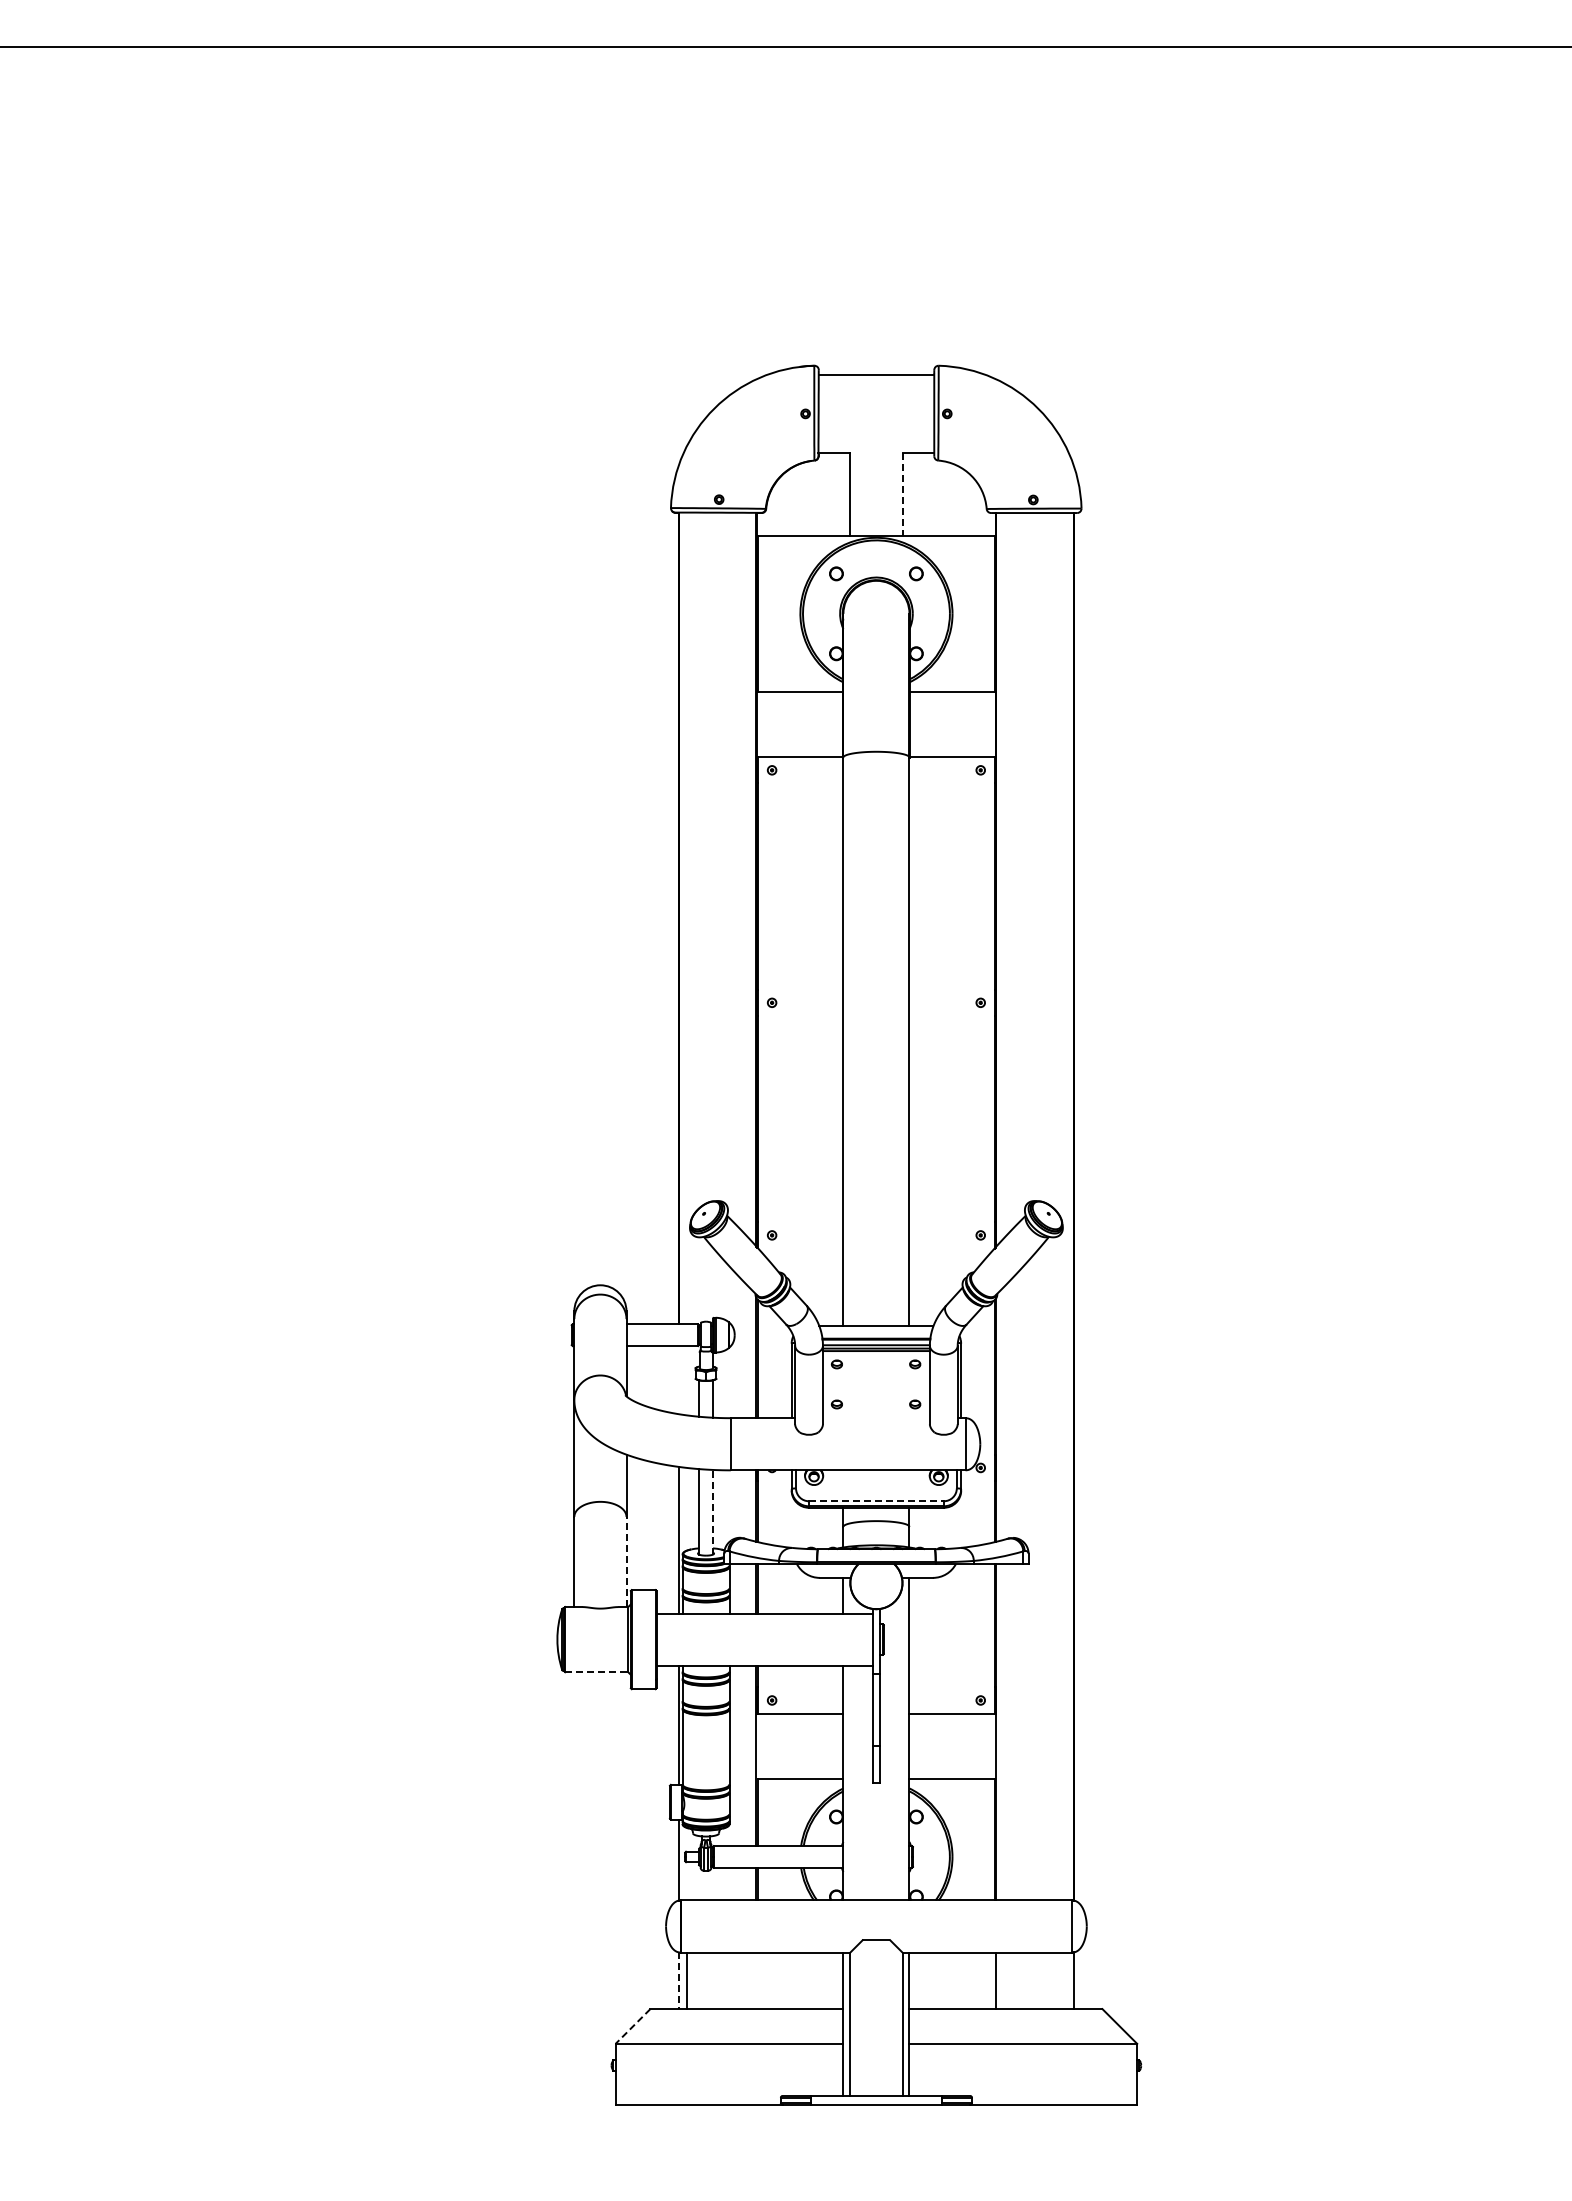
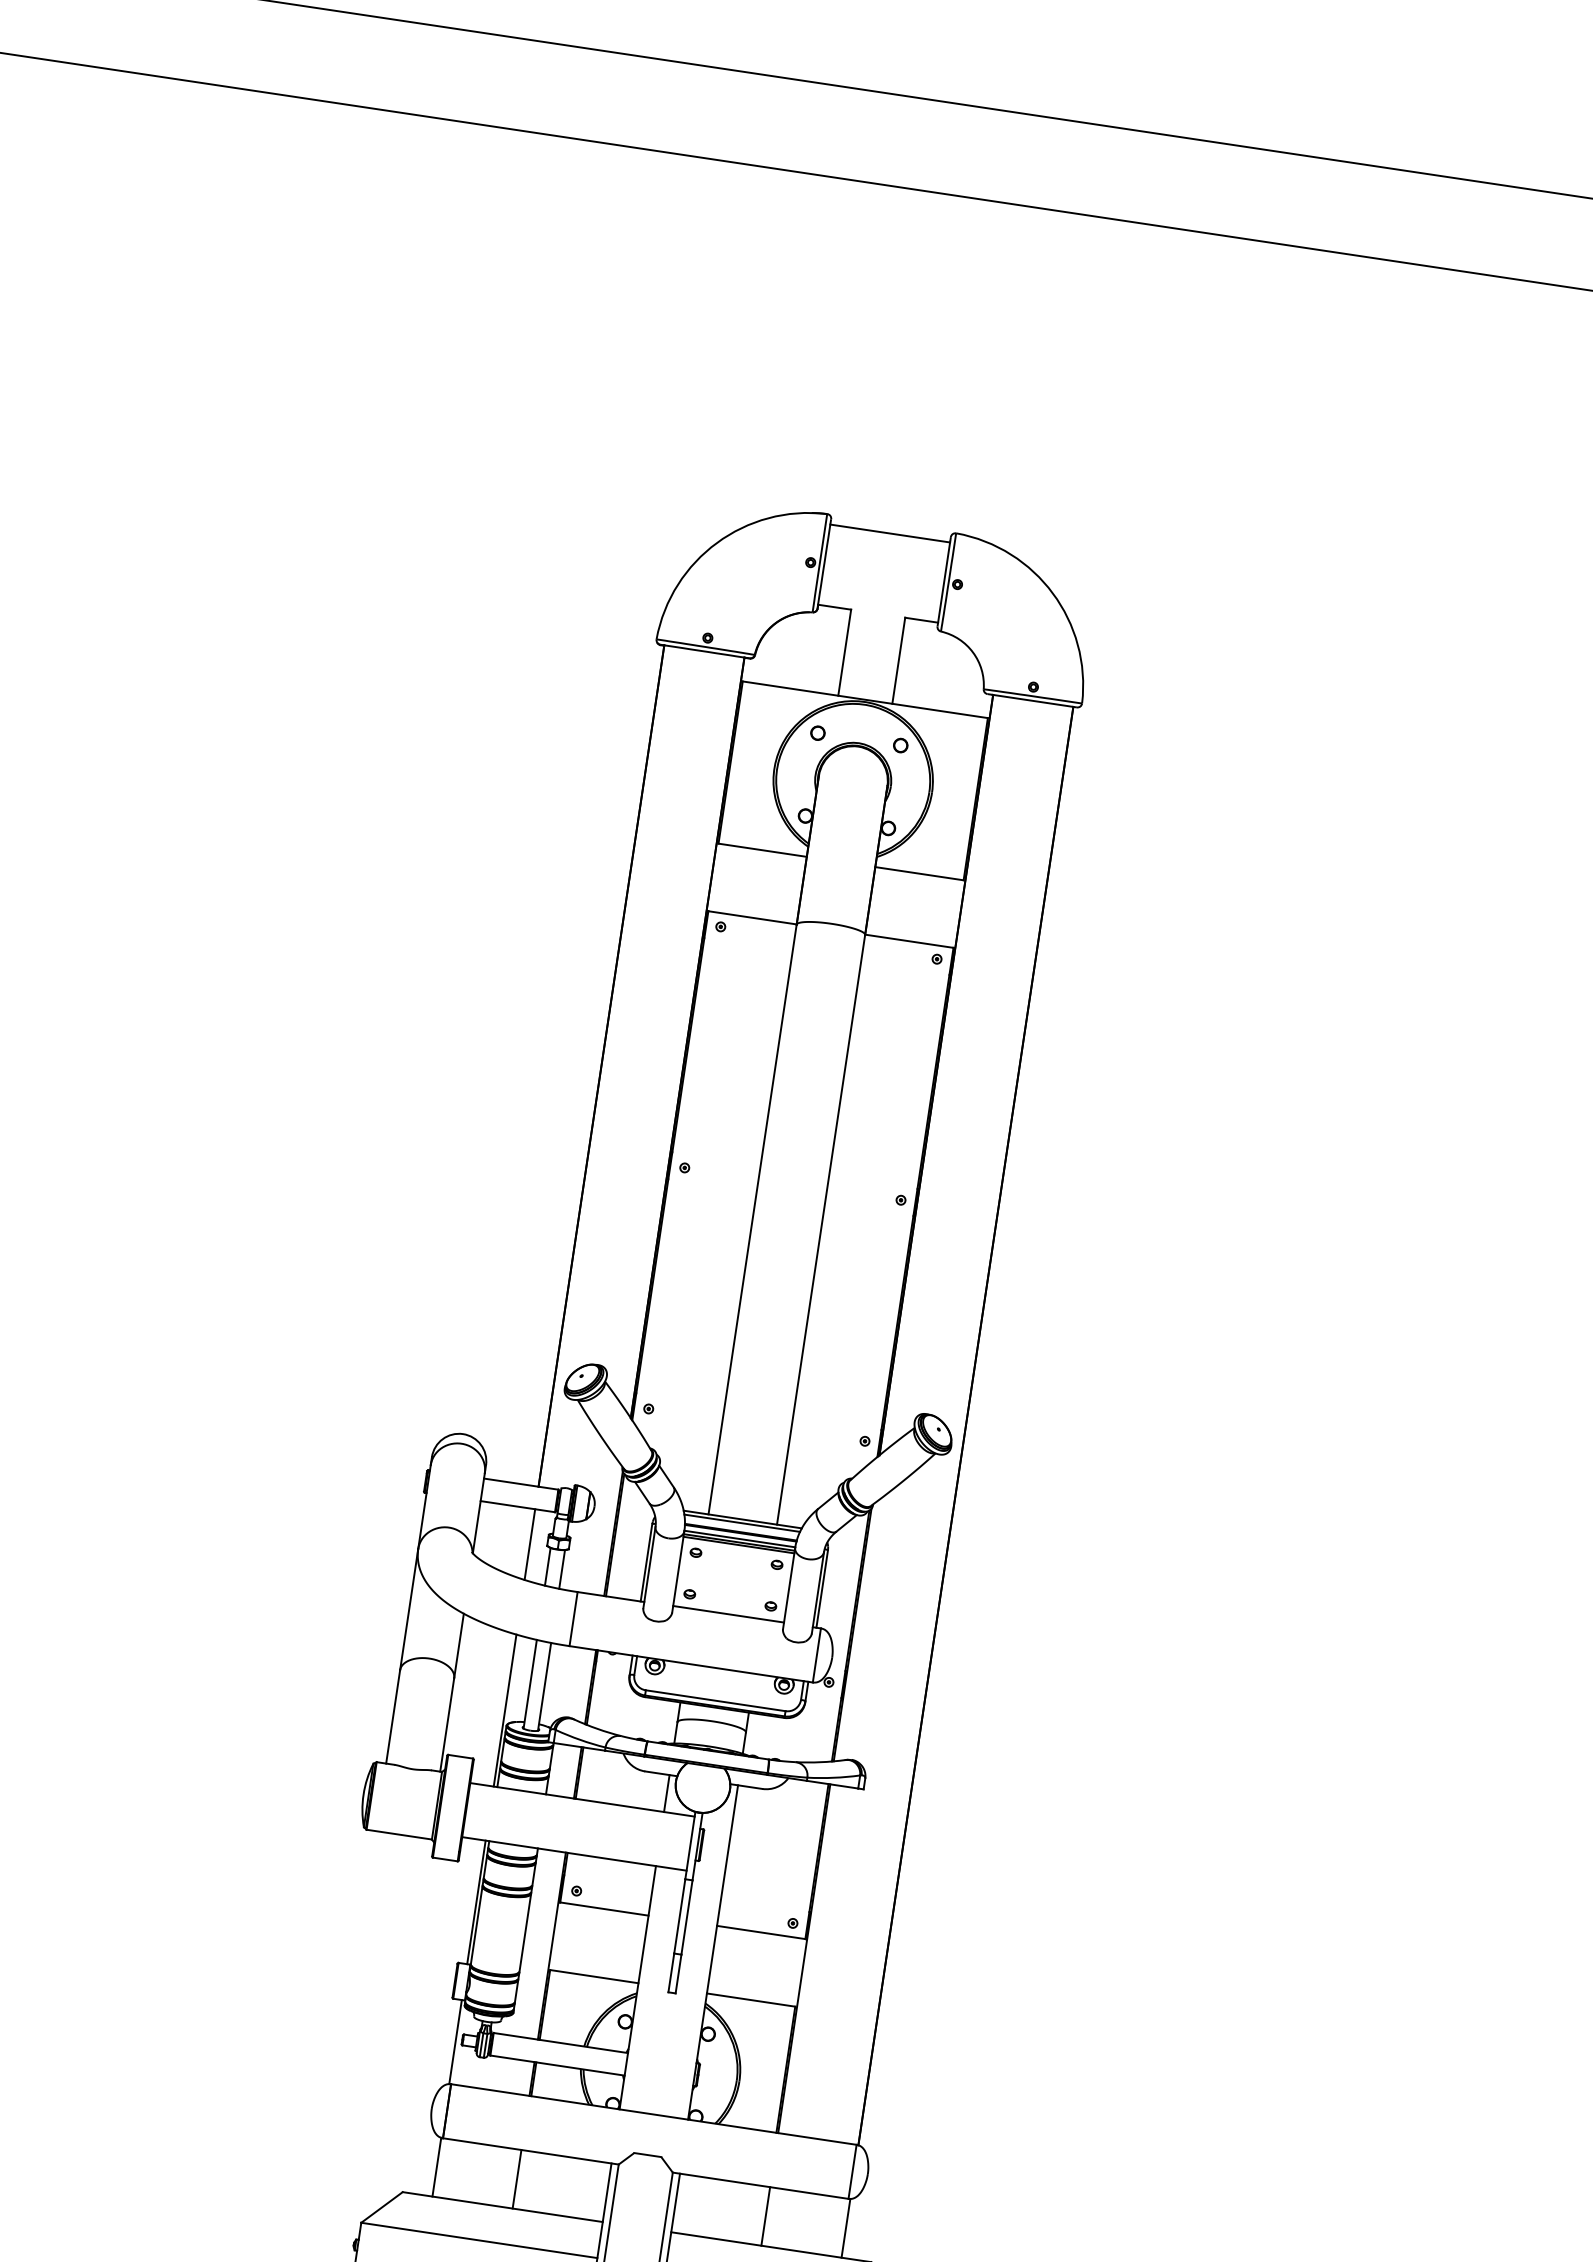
line: (902, 494) -> (898, 661), dashed -> solid
line: (876, 1330) -> (742, 1523), added
line: (679, 1380) -> (530, 1545), added
line: (875, 1417) -> (727, 1613), added
line: (876, 1501) -> (715, 1701), dashed -> solid
line: (713, 1511) -> (545, 1686), dashed -> solid
line: (626, 1561) -> (447, 1724), dashed -> solid
line: (596, 1672) -> (398, 1834), dashed -> solid
line: (687, 1980) -> (517, 2178), moved
line: (679, 1981) -> (437, 2168), dashed -> solid
line: (633, 2026) -> (382, 2207), dashed -> solid

